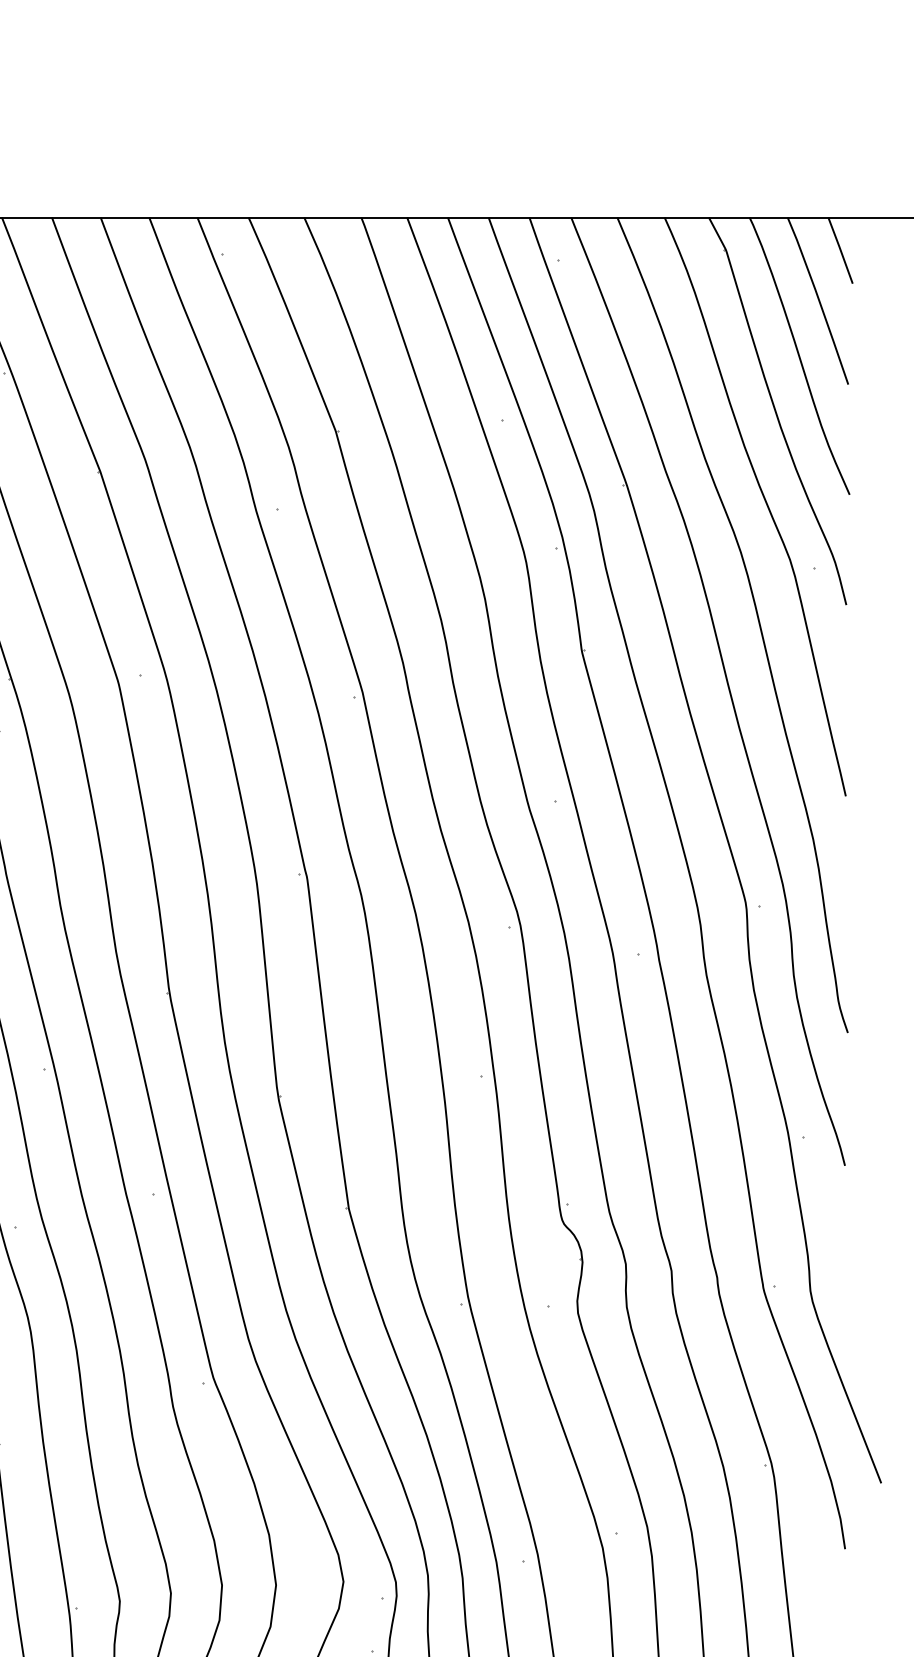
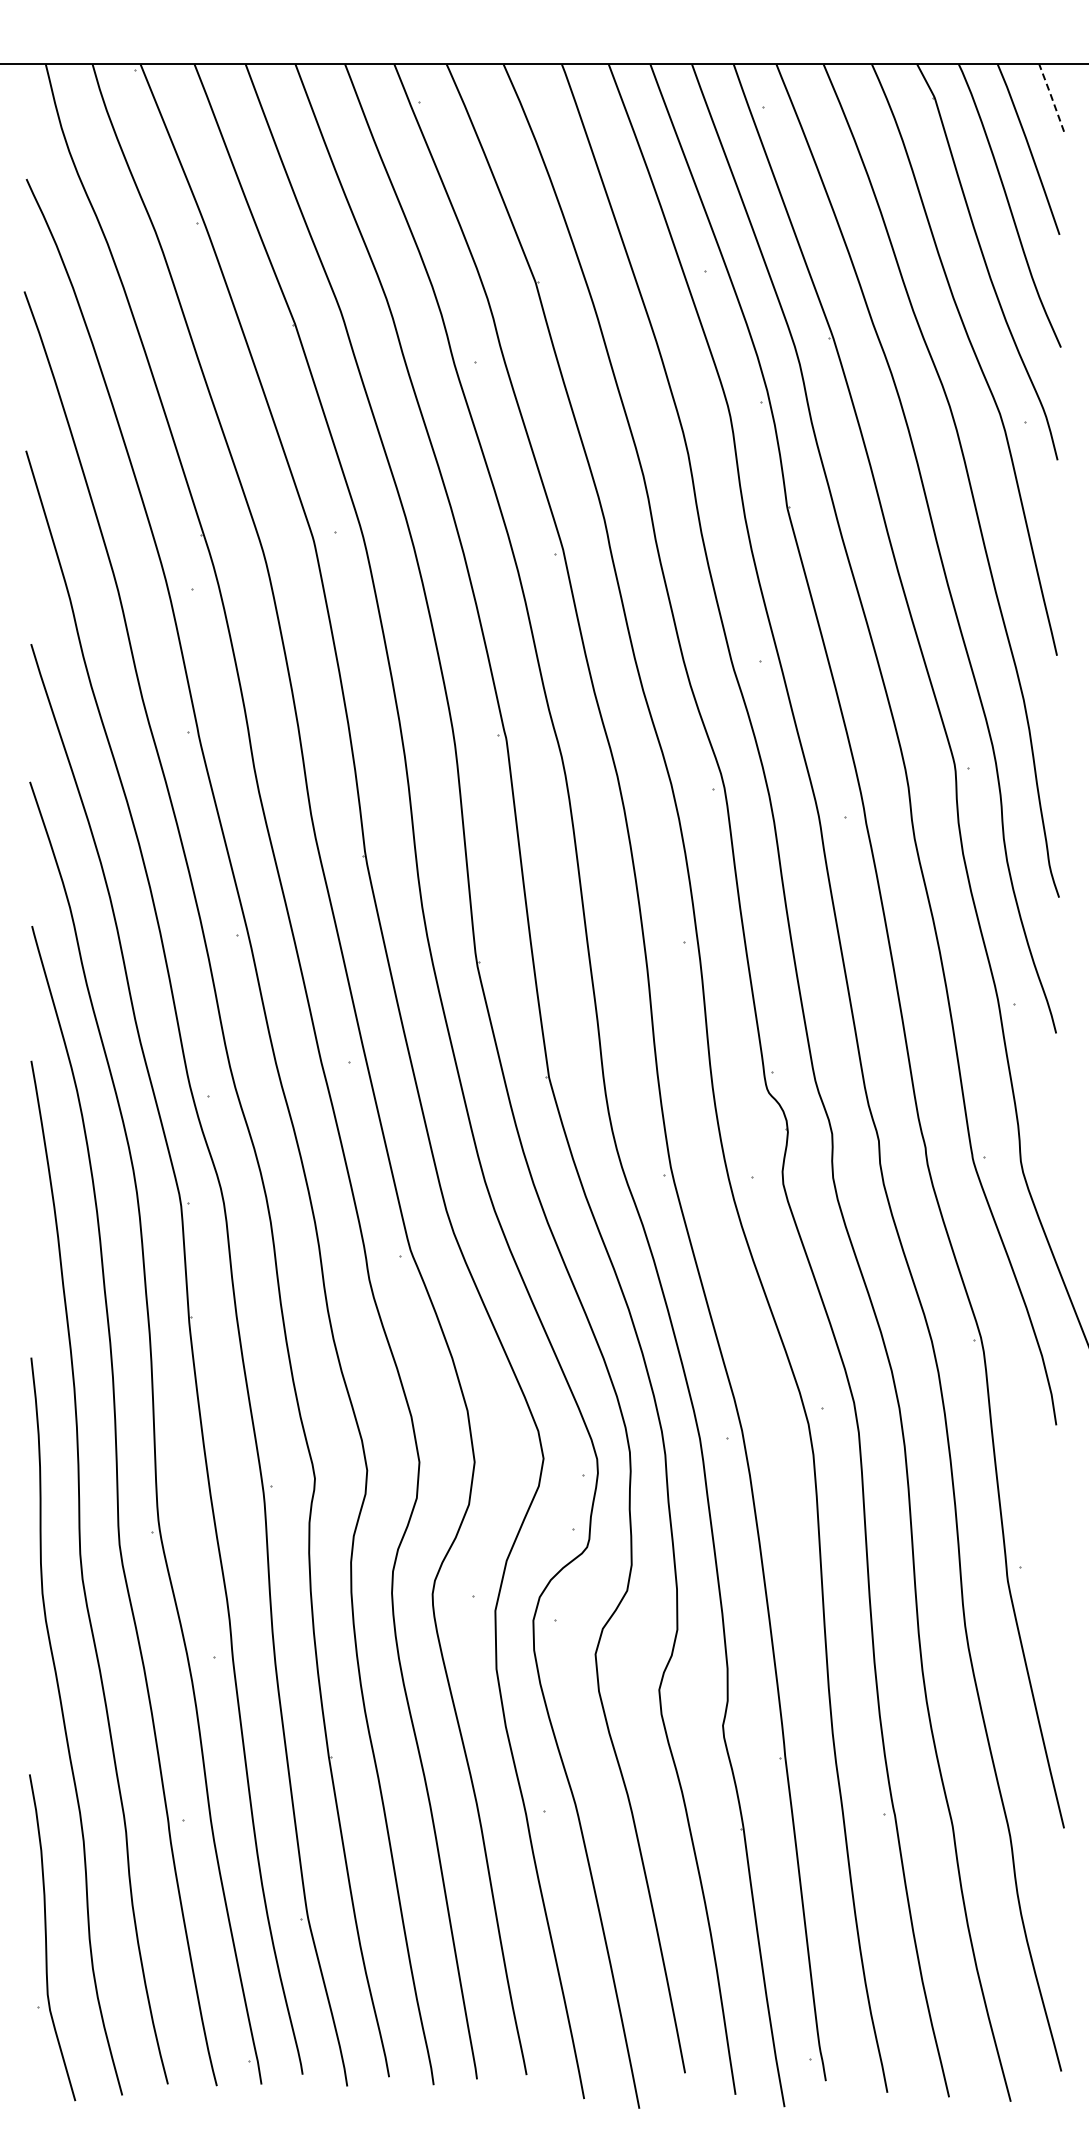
line: (840, 250) -> (1051, 97), solid -> dashed

